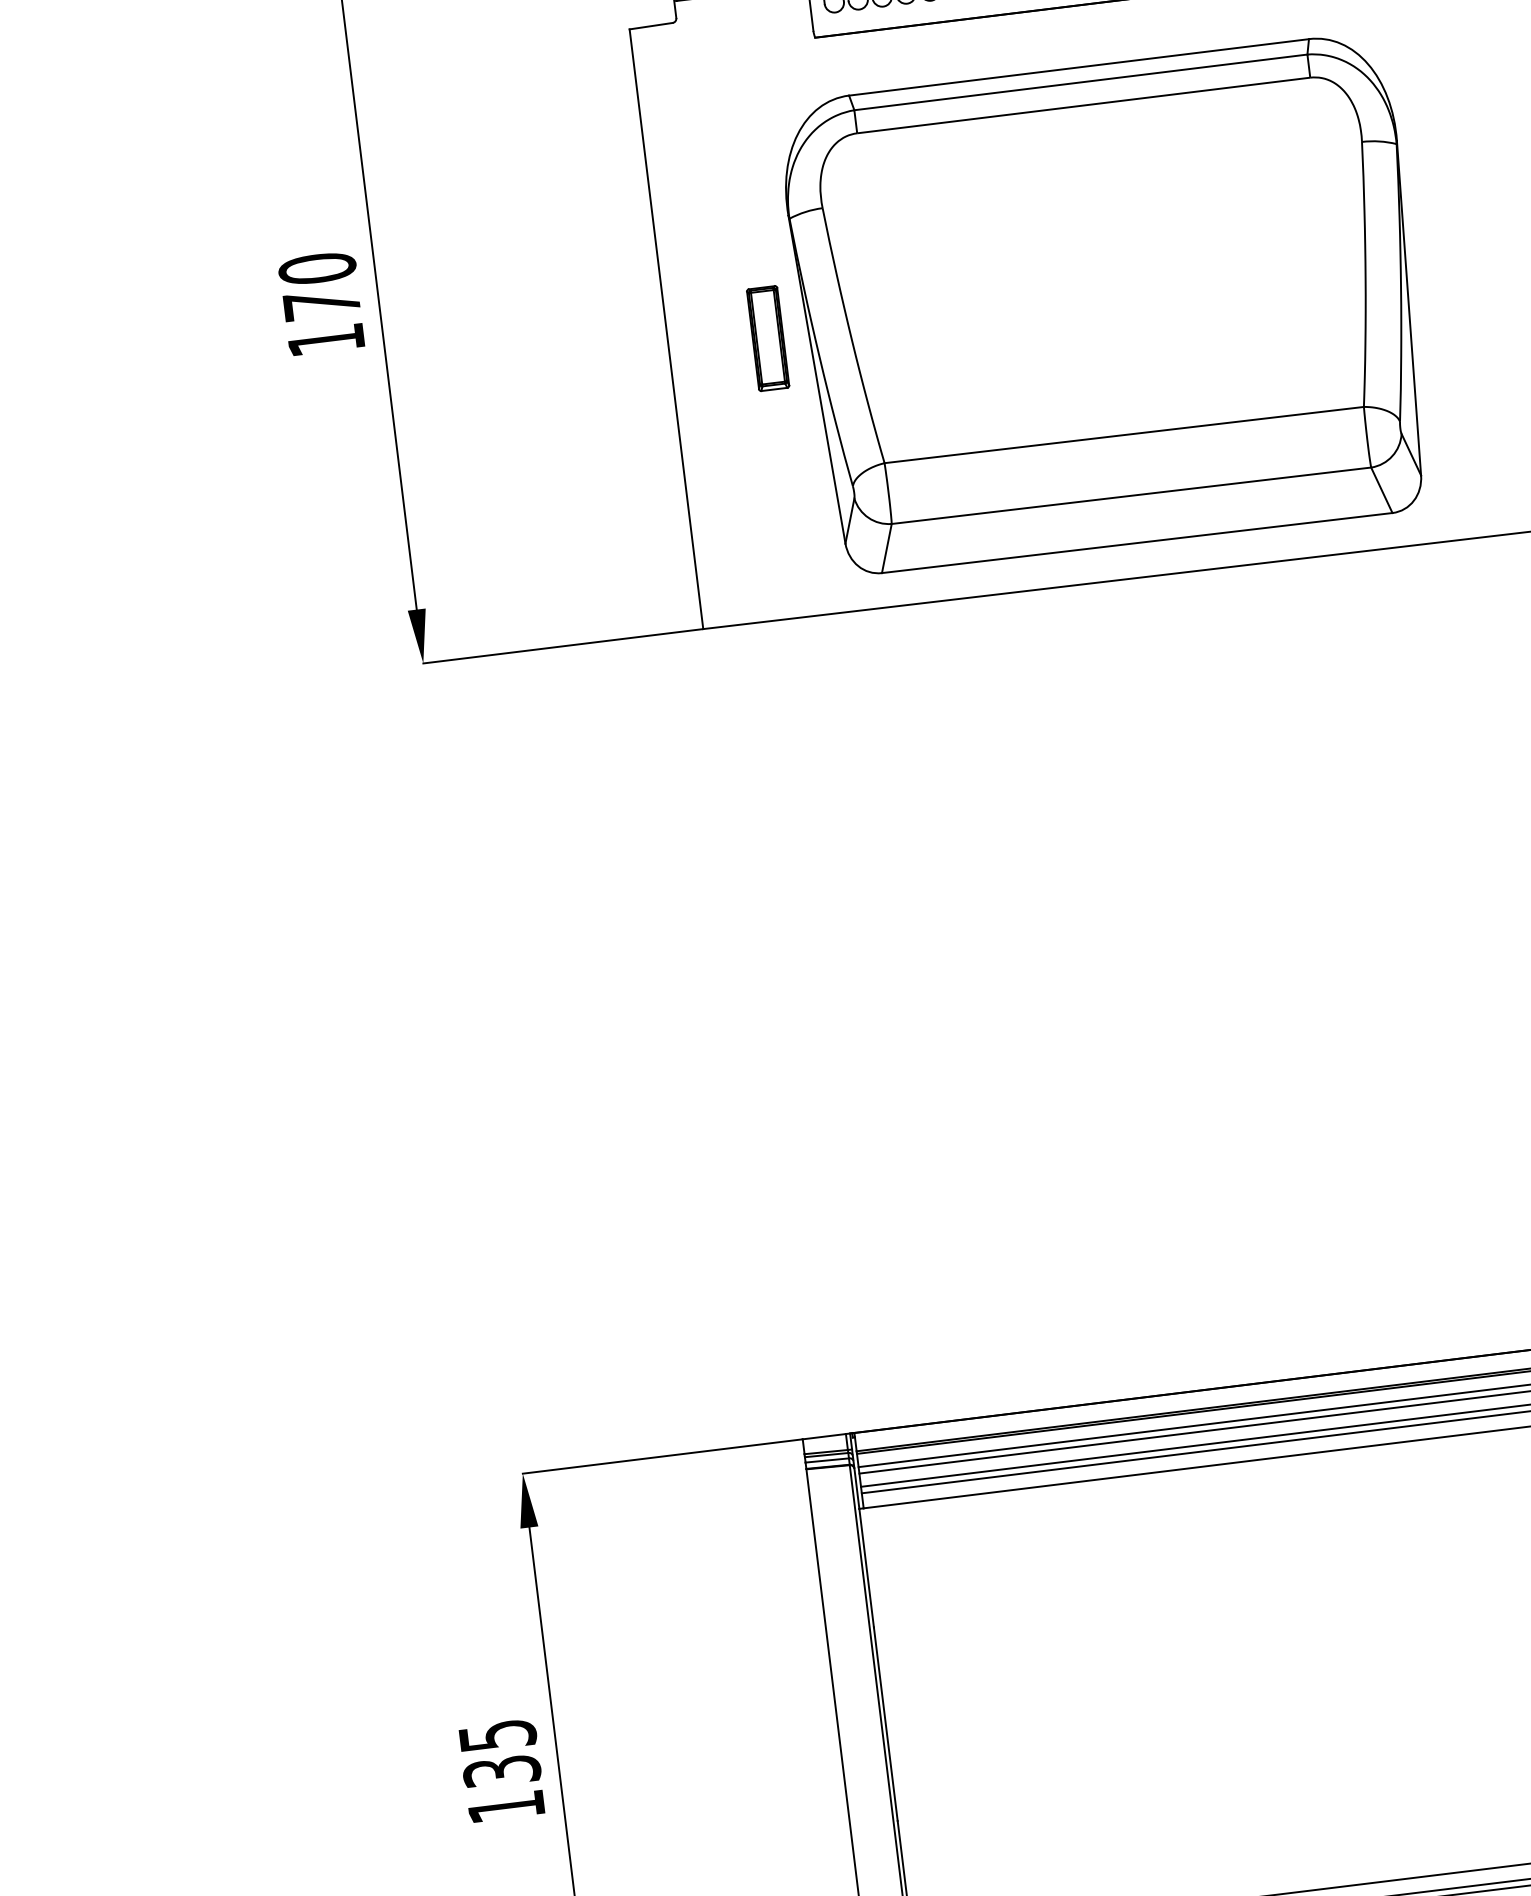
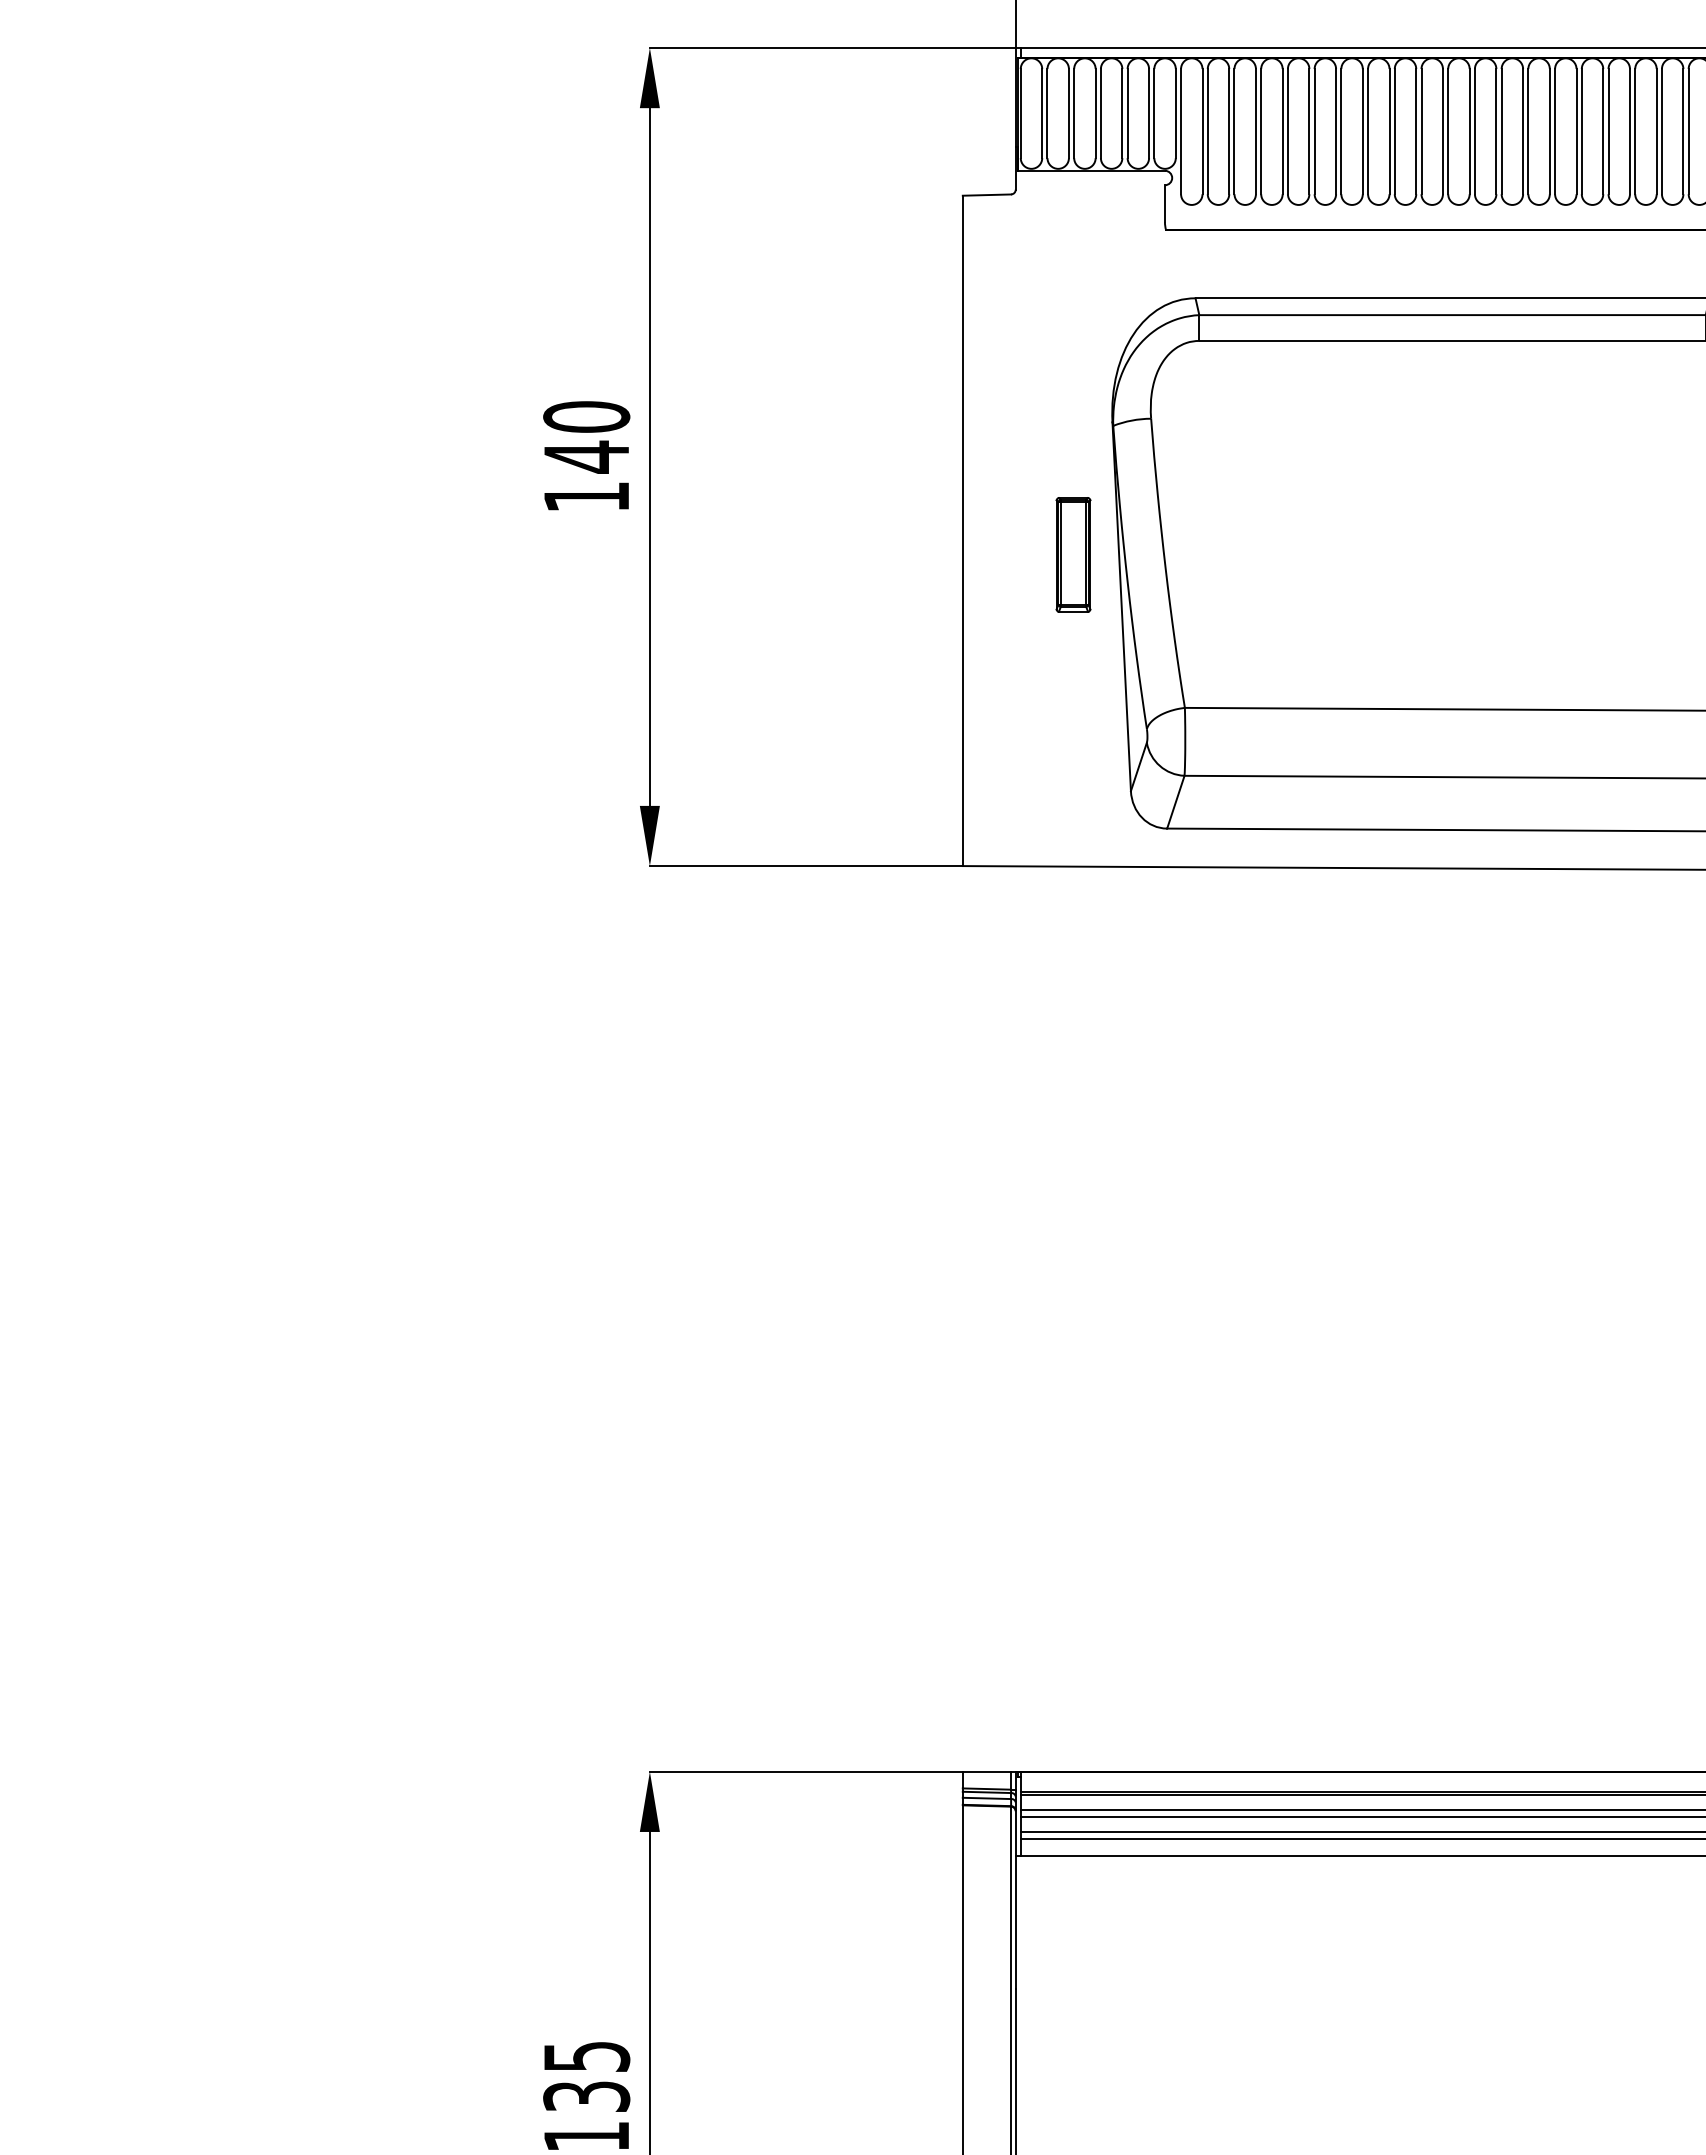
text: (321, 304) -> (586, 456), 170 -> 140

